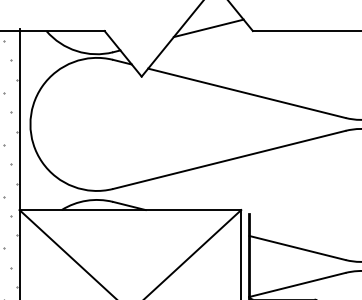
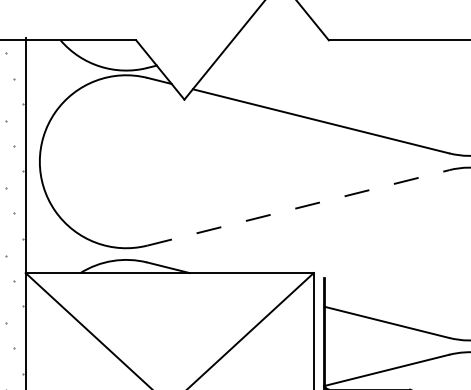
line: (208, 28) -> (271, 36), removed
line: (229, 159) -> (298, 207), solid -> dashed

